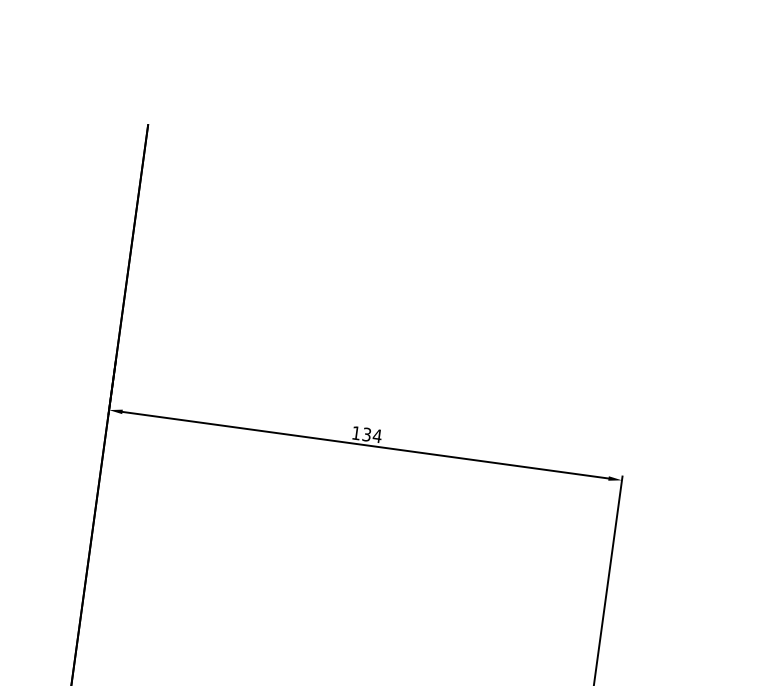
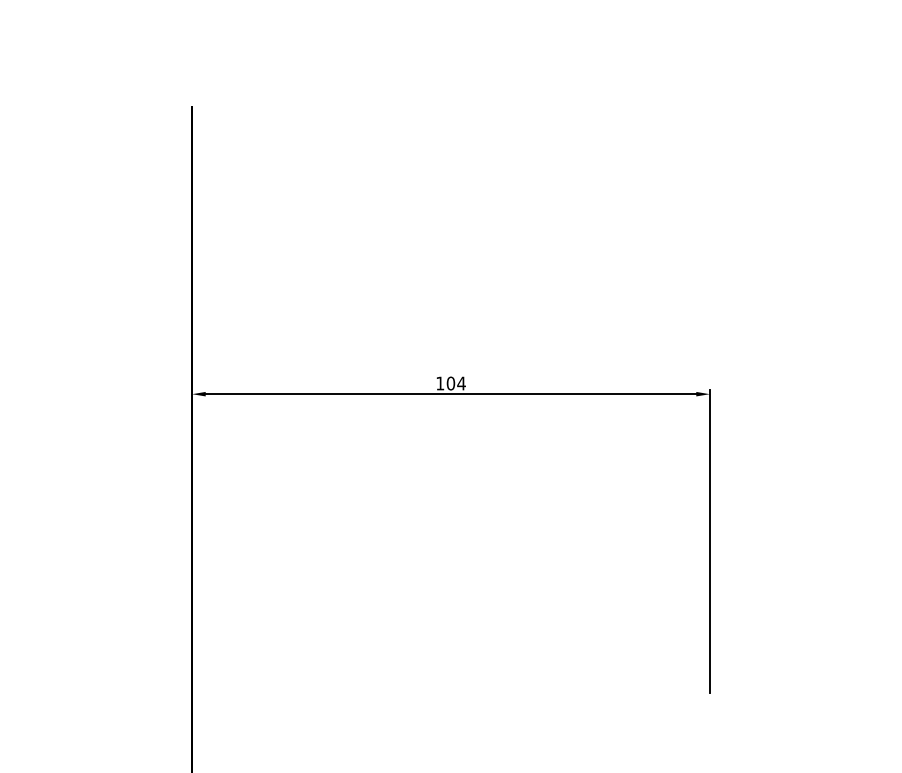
text: (366, 434) -> (450, 383), 134 -> 104

